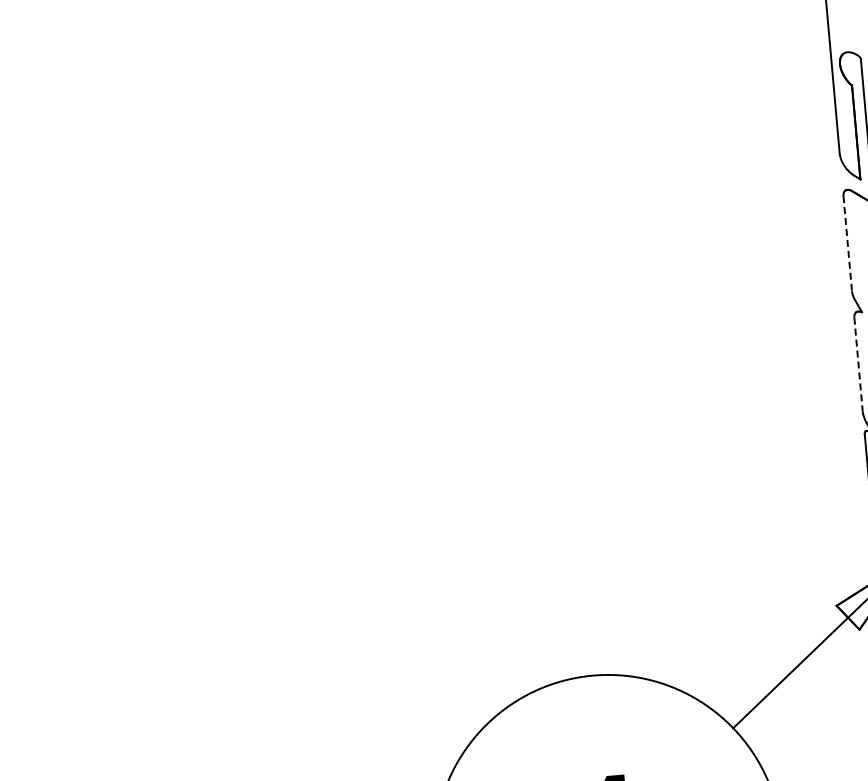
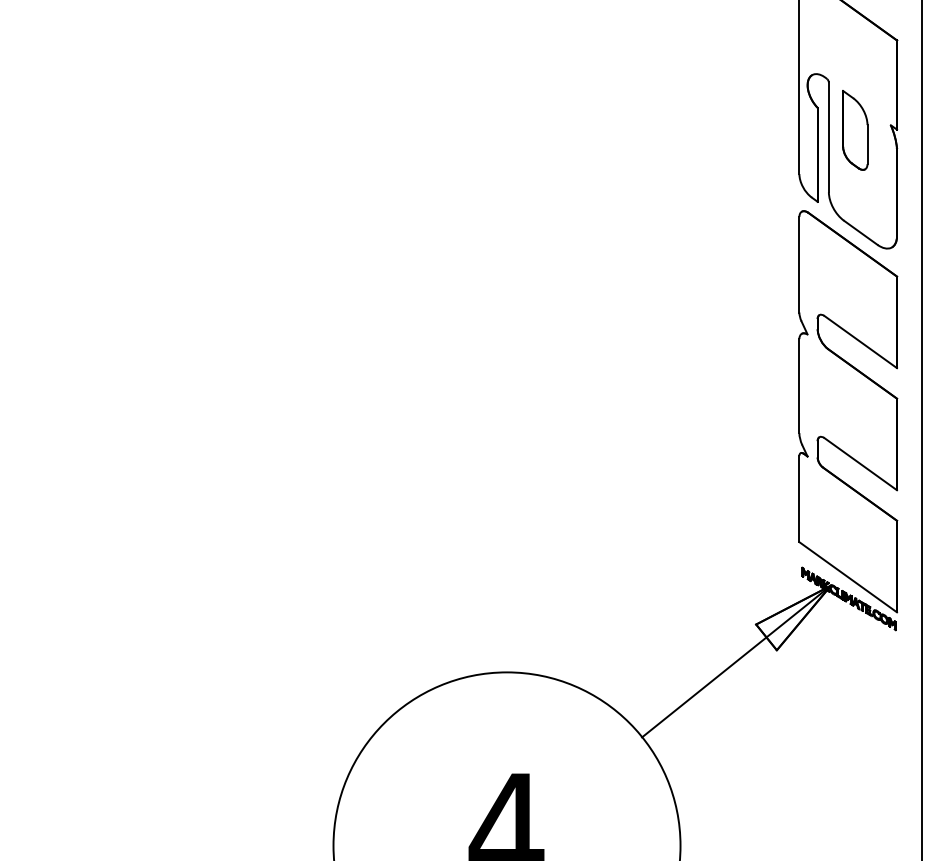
line: (847, 243) -> (799, 264), dashed -> solid
line: (858, 364) -> (799, 386), dashed -> solid

